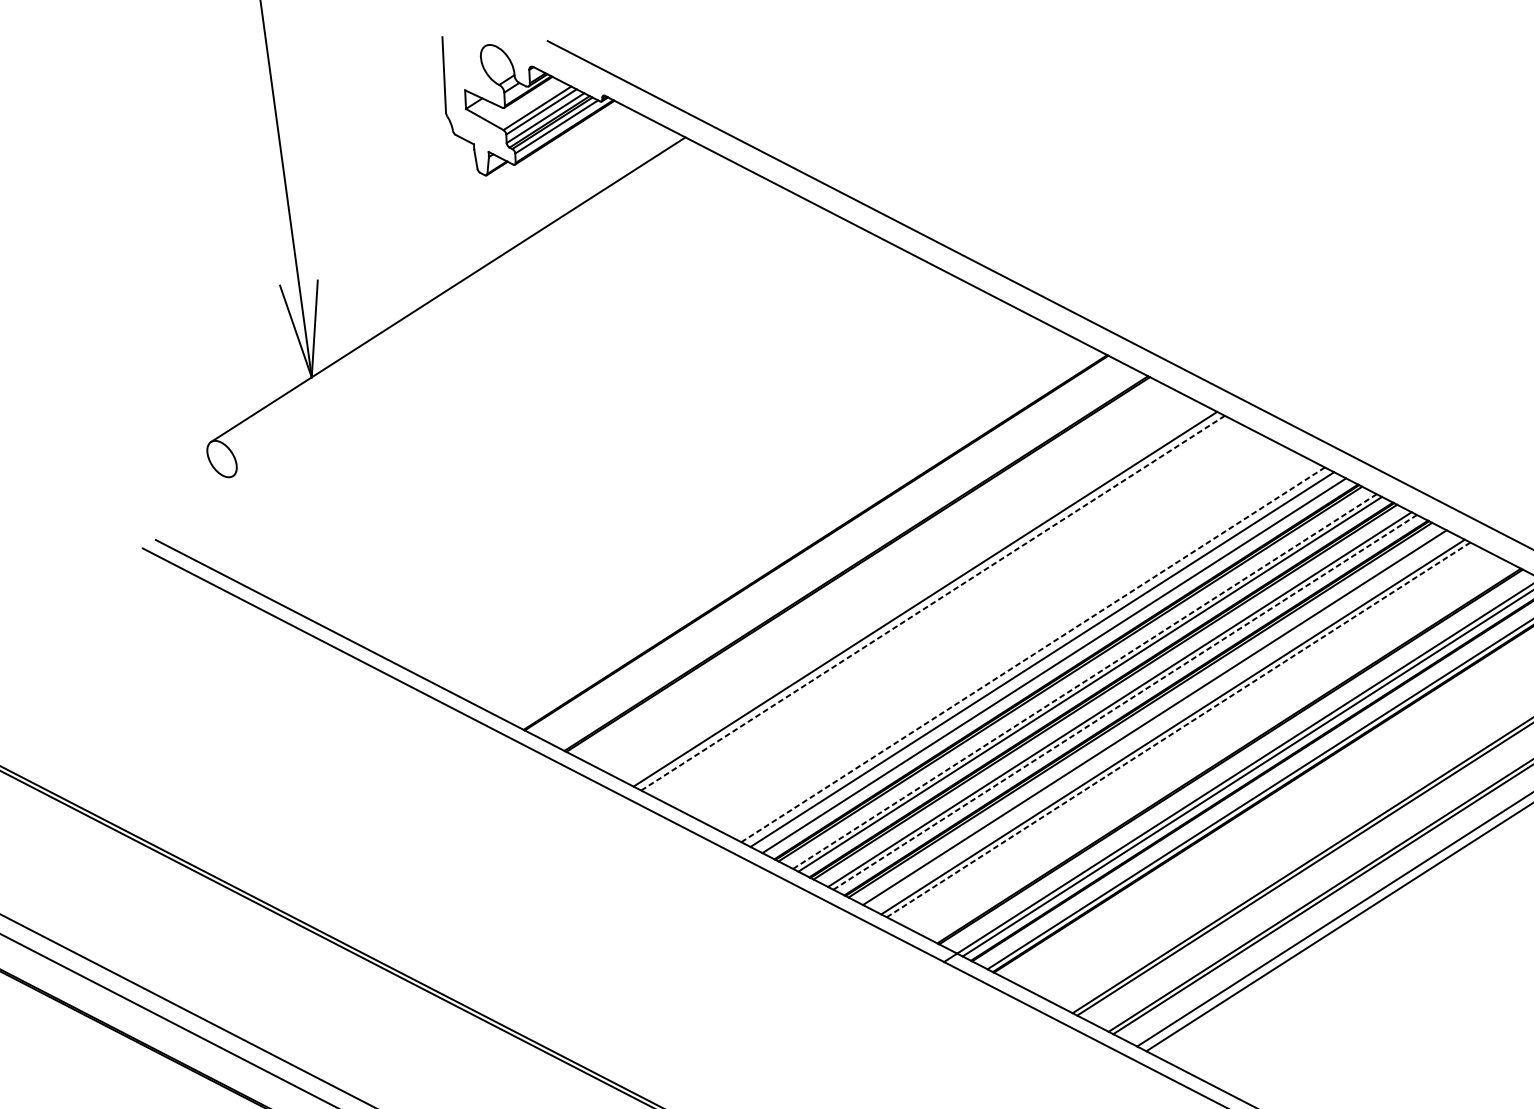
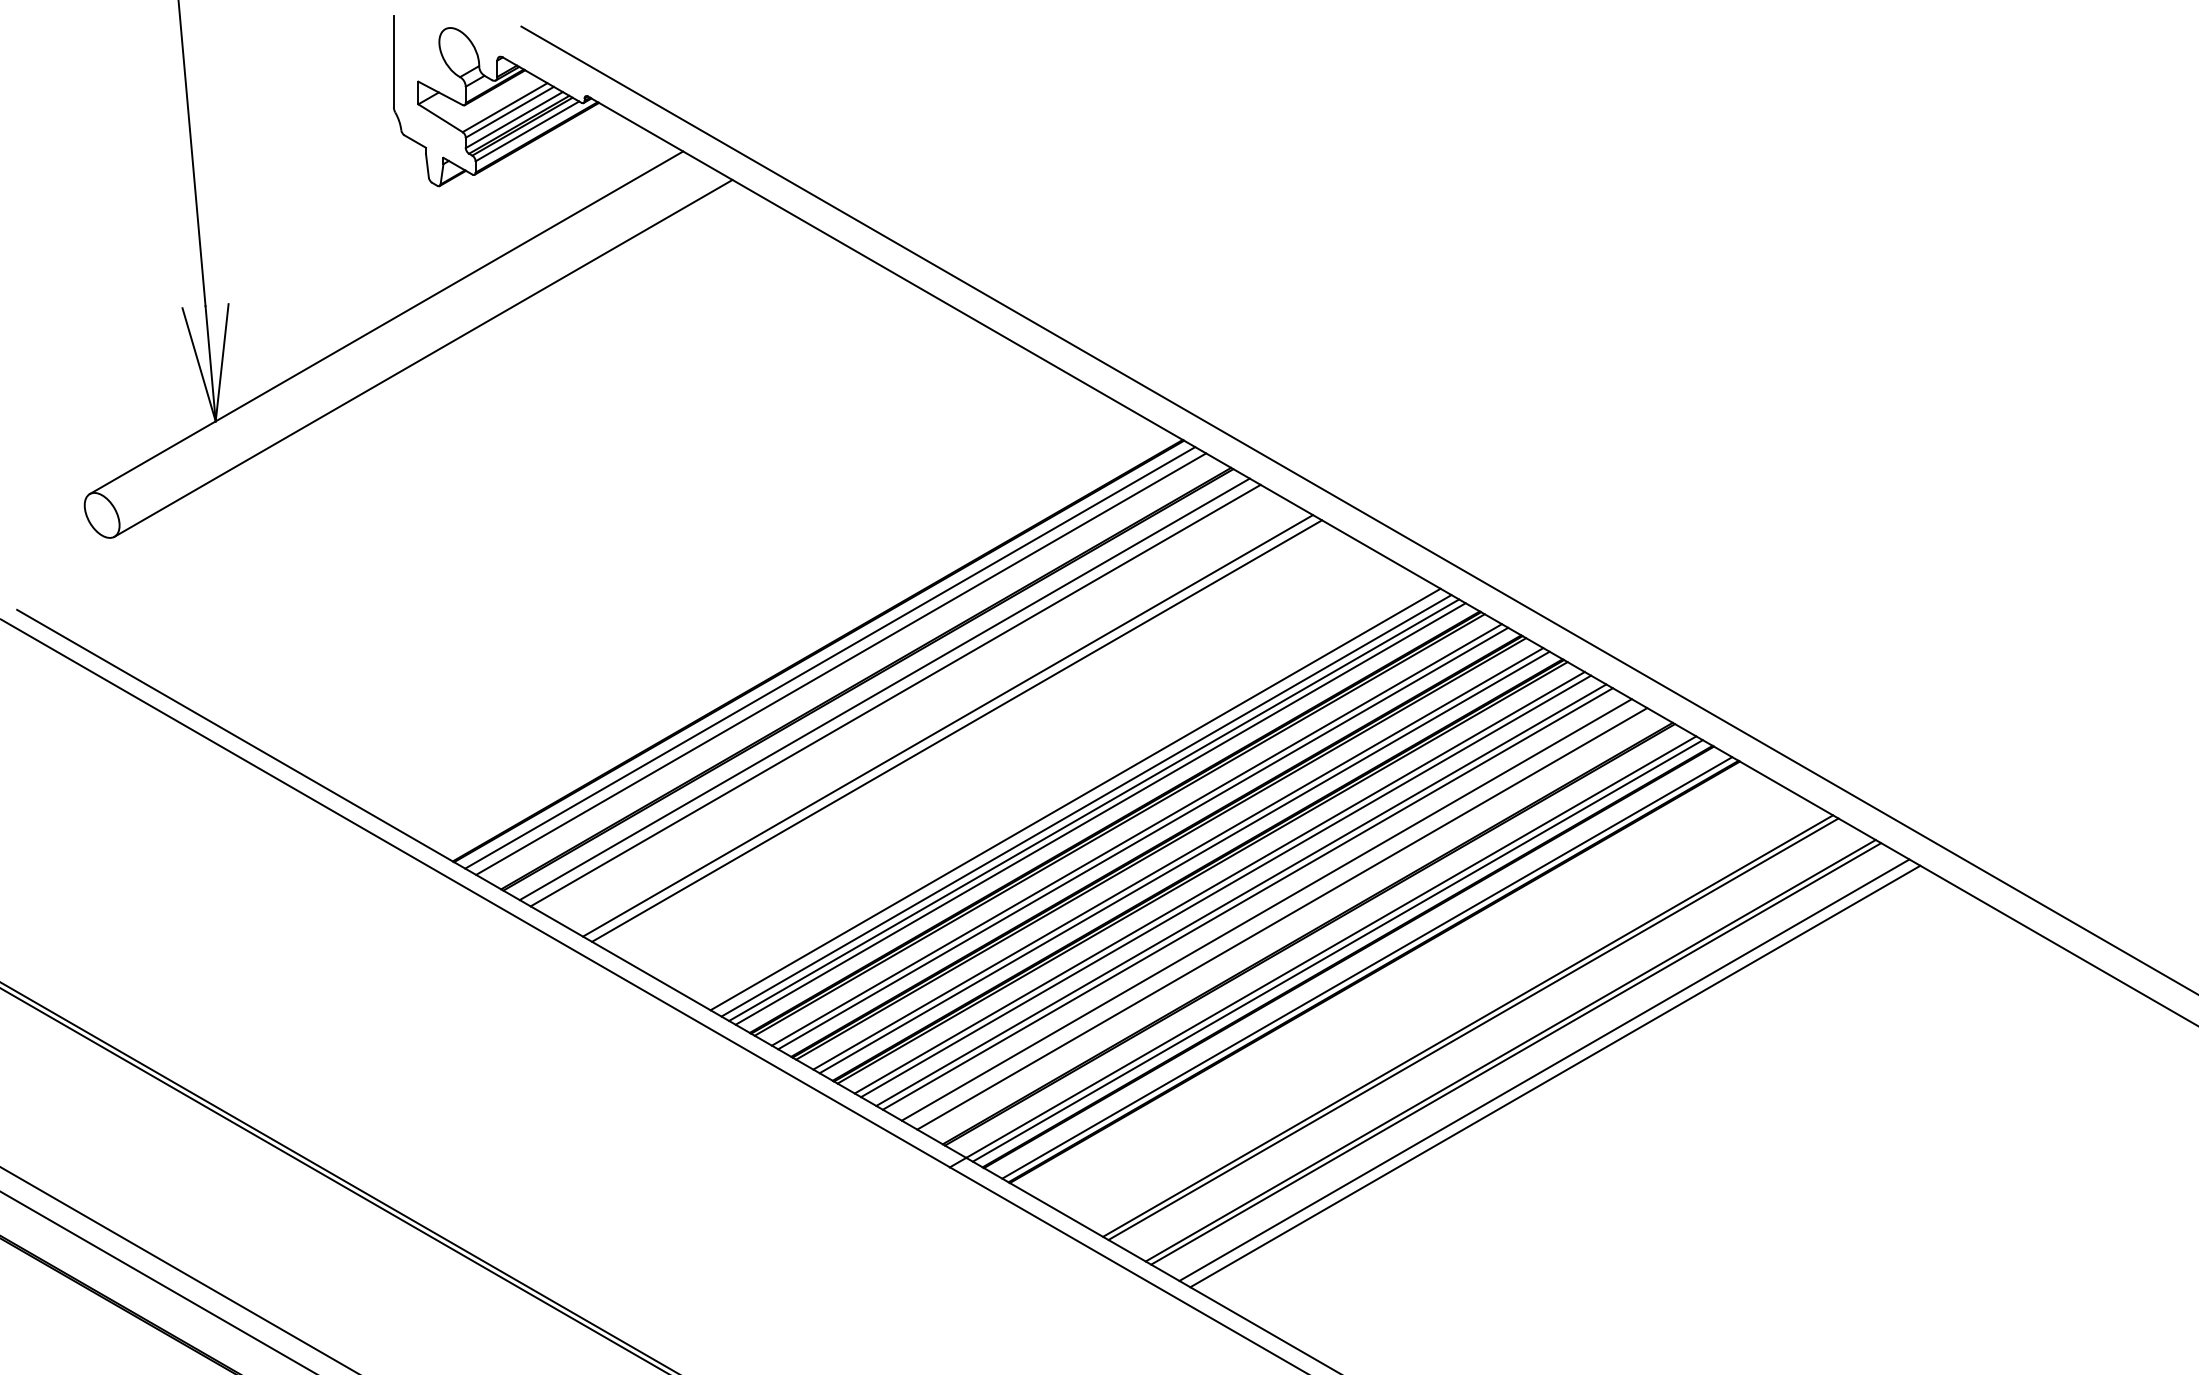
line: (480, 316) -> (423, 357), added
line: (826, 547) -> (830, 657), added
line: (835, 552) -> (841, 663), added
line: (871, 571) -> (884, 689), added
line: (881, 576) -> (895, 695), added
line: (933, 602) -> (957, 730), dashed -> solid
line: (1033, 654) -> (1076, 799), dashed -> solid
line: (1049, 662) -> (1094, 809), added
line: (1085, 681) -> (1137, 834), dashed -> solid
line: (1125, 702) -> (1185, 862), dashed -> solid
line: (1160, 720) -> (1226, 886), added
line: (1179, 729) -> (1248, 898), dashed -> solid
line: (1194, 737) -> (1266, 909), added
line: (1207, 744) -> (1282, 918), added

